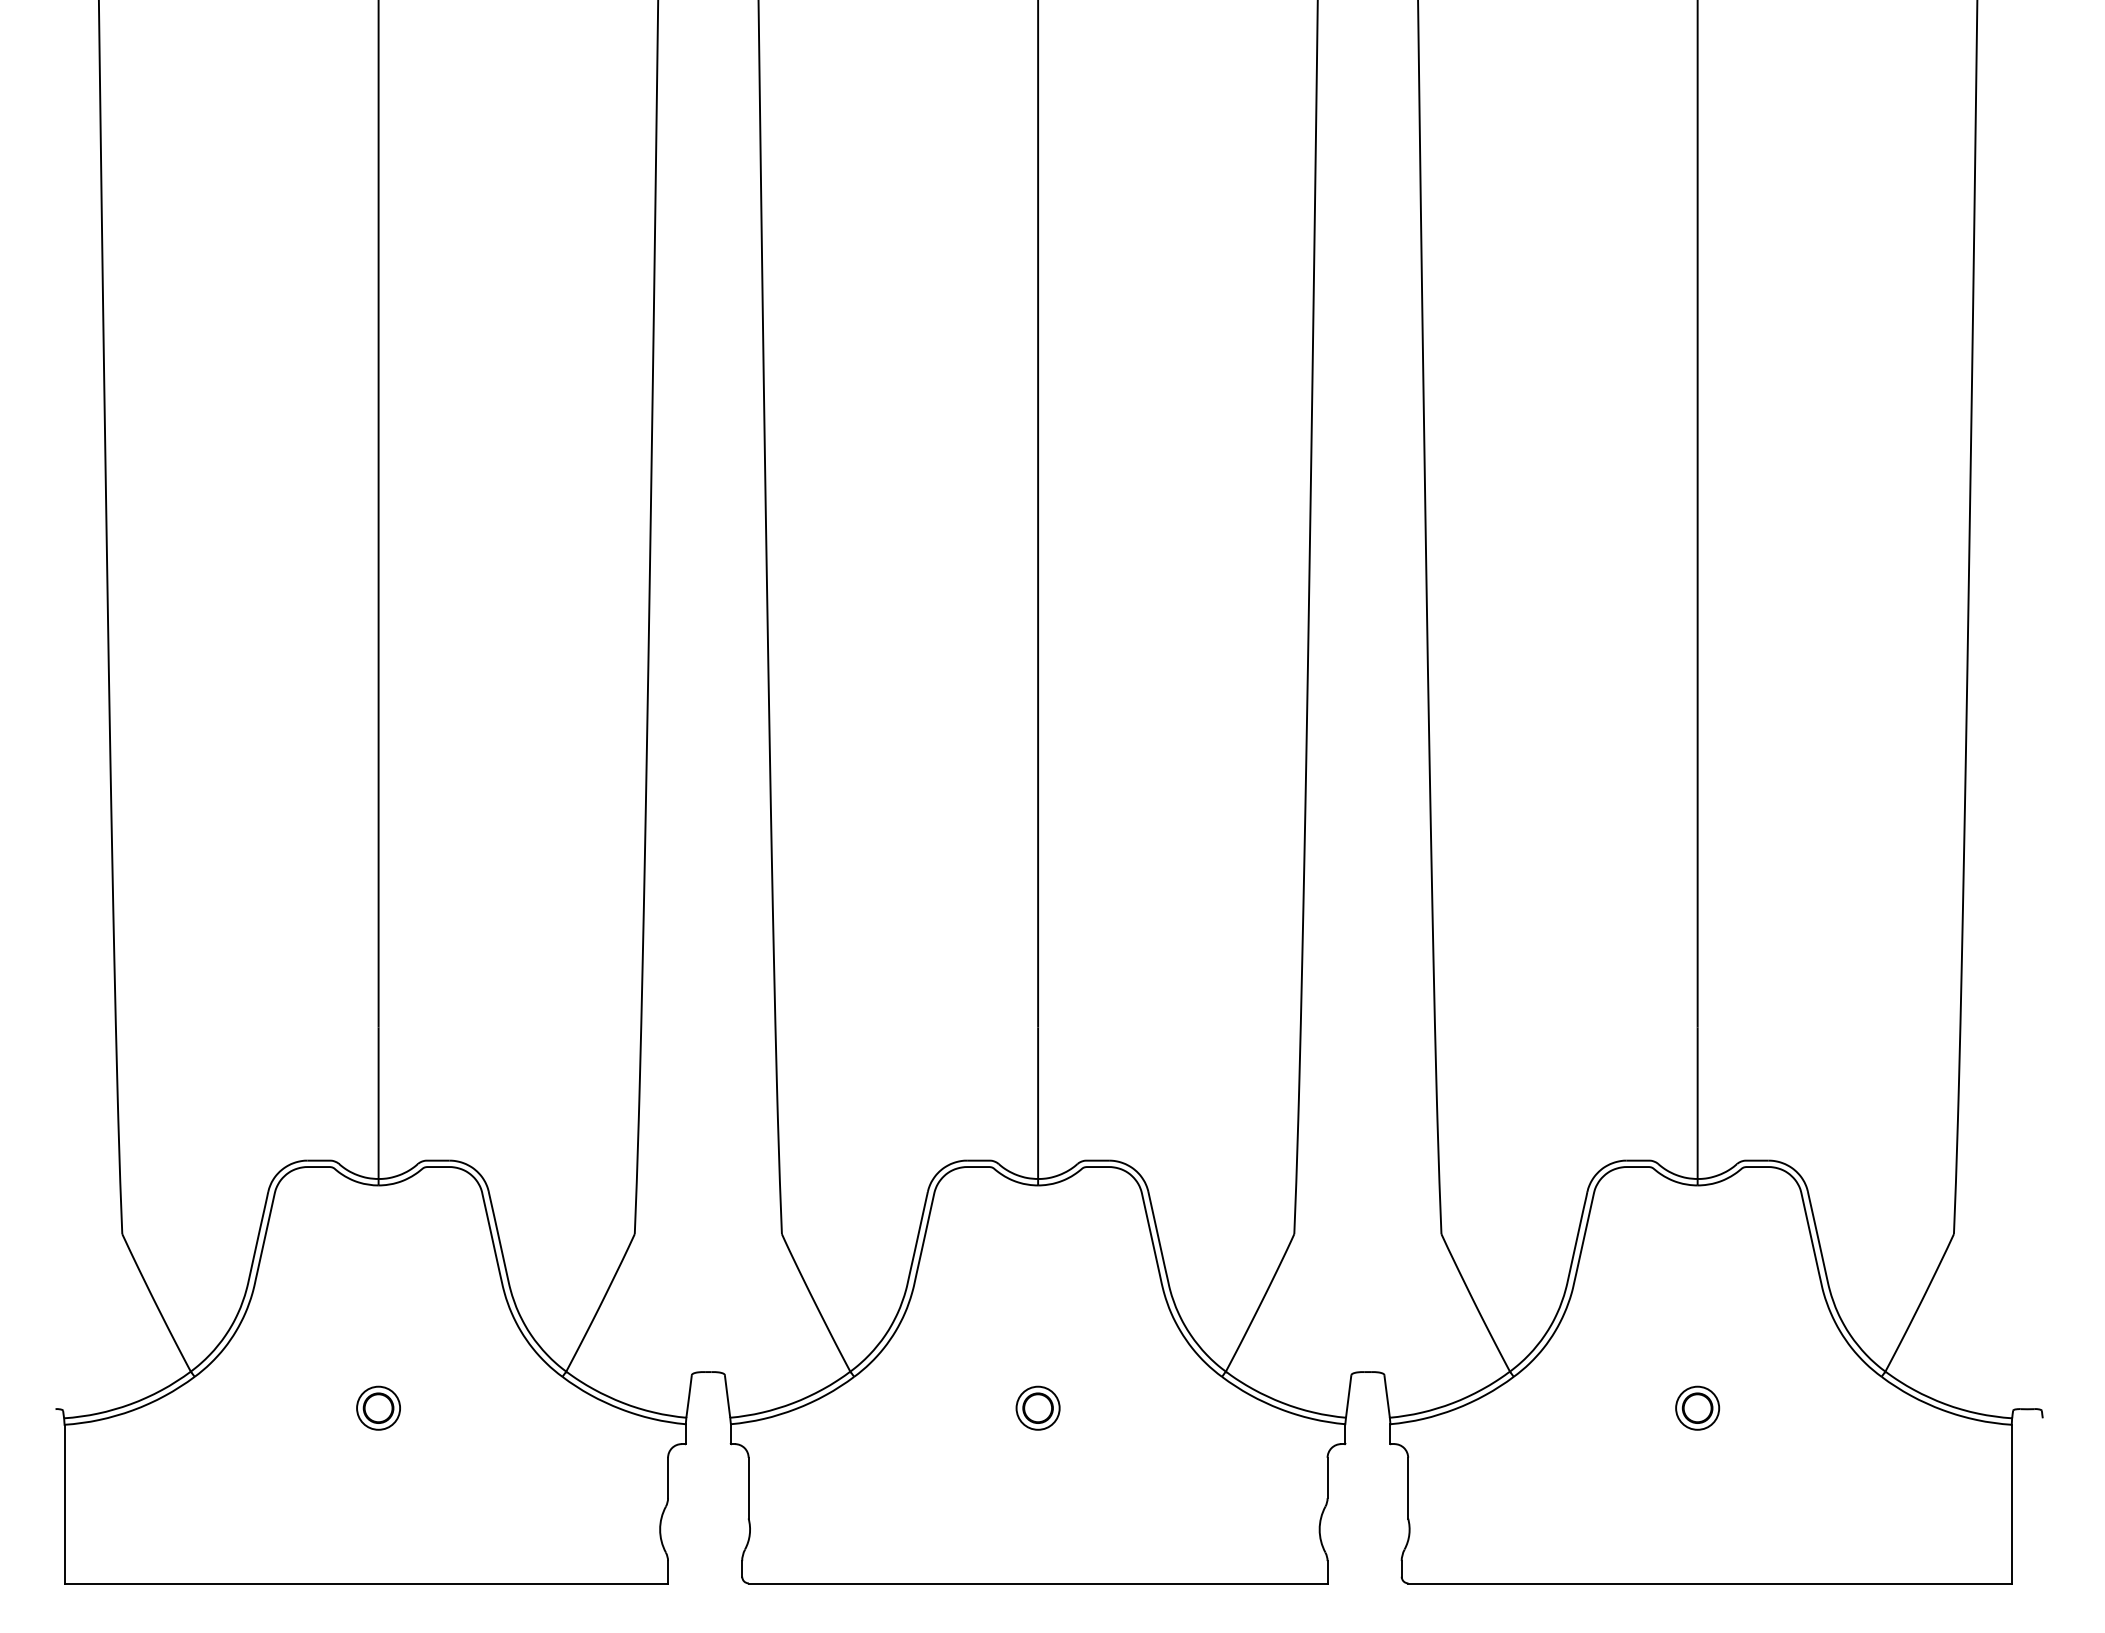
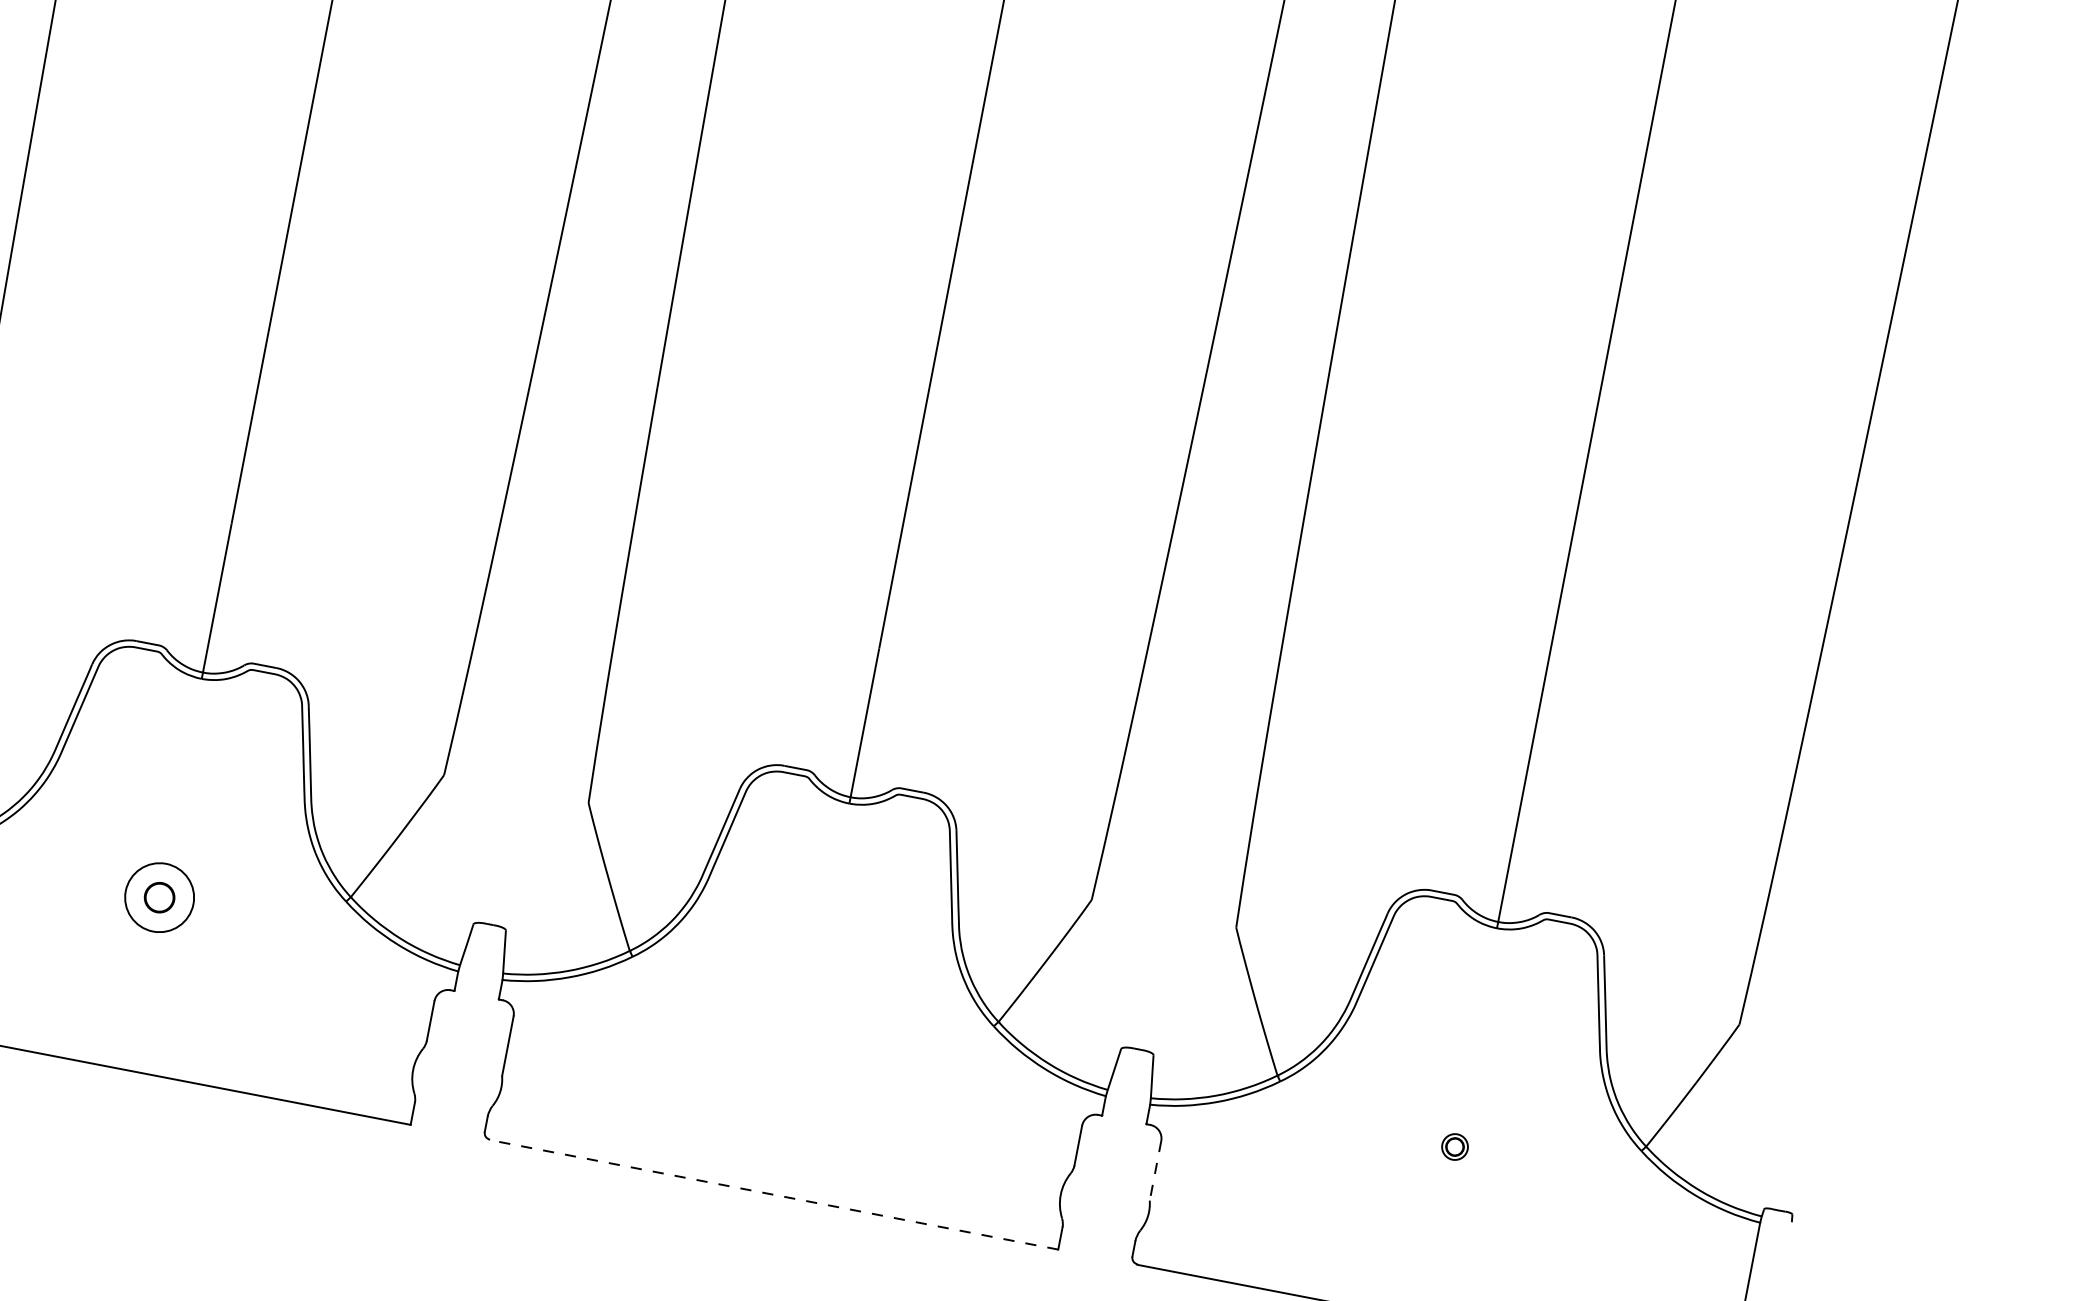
circle: (378, 1407) -> (159, 896), size x1.6
part: (1037, 1407) -> (806, 1021), removed
part: (1697, 1407) -> (1454, 1146), size x0.6
line: (1408, 1488) -> (1155, 1171), solid -> dashed
line: (1037, 1583) -> (773, 1194), solid -> dashed

